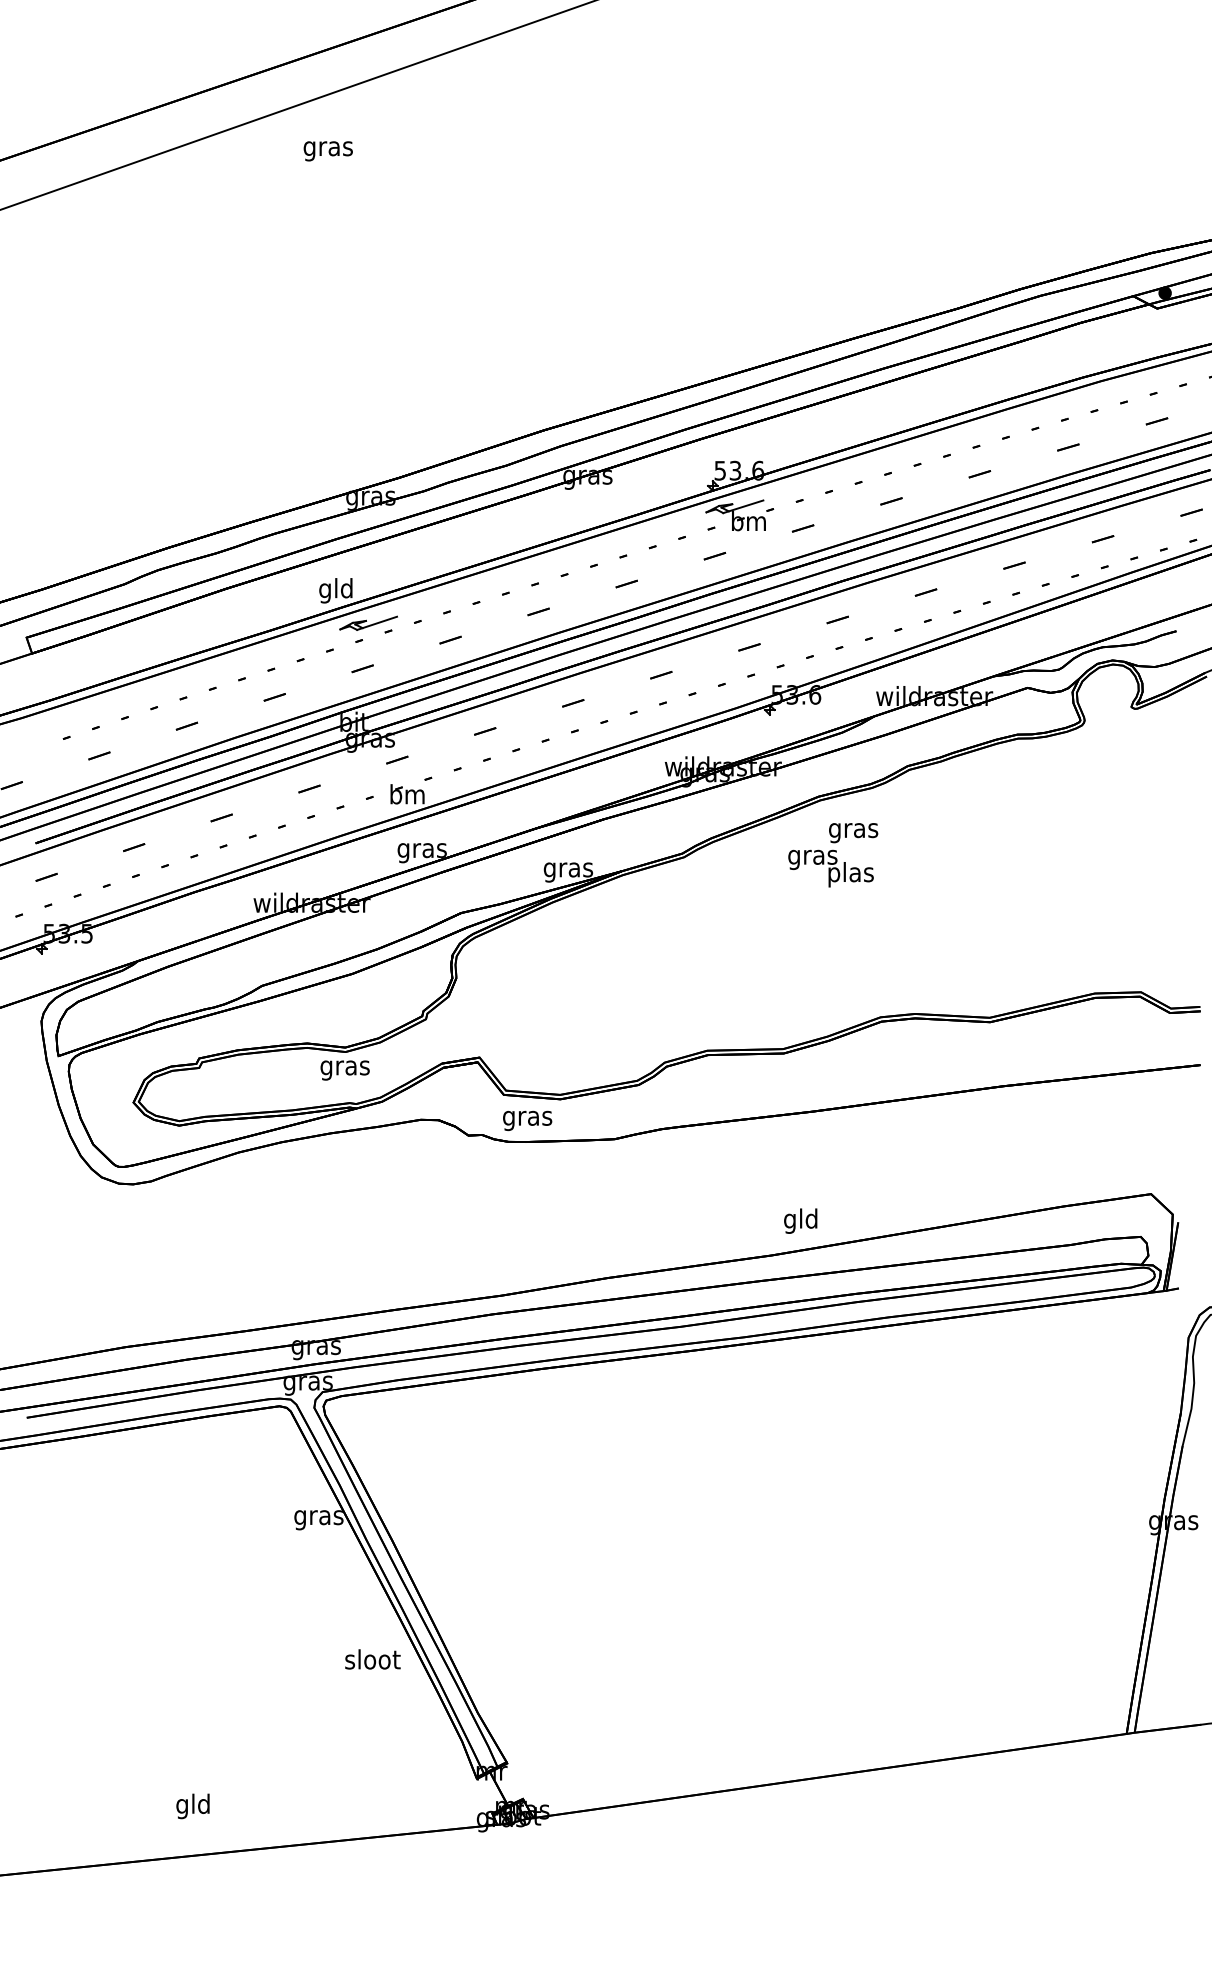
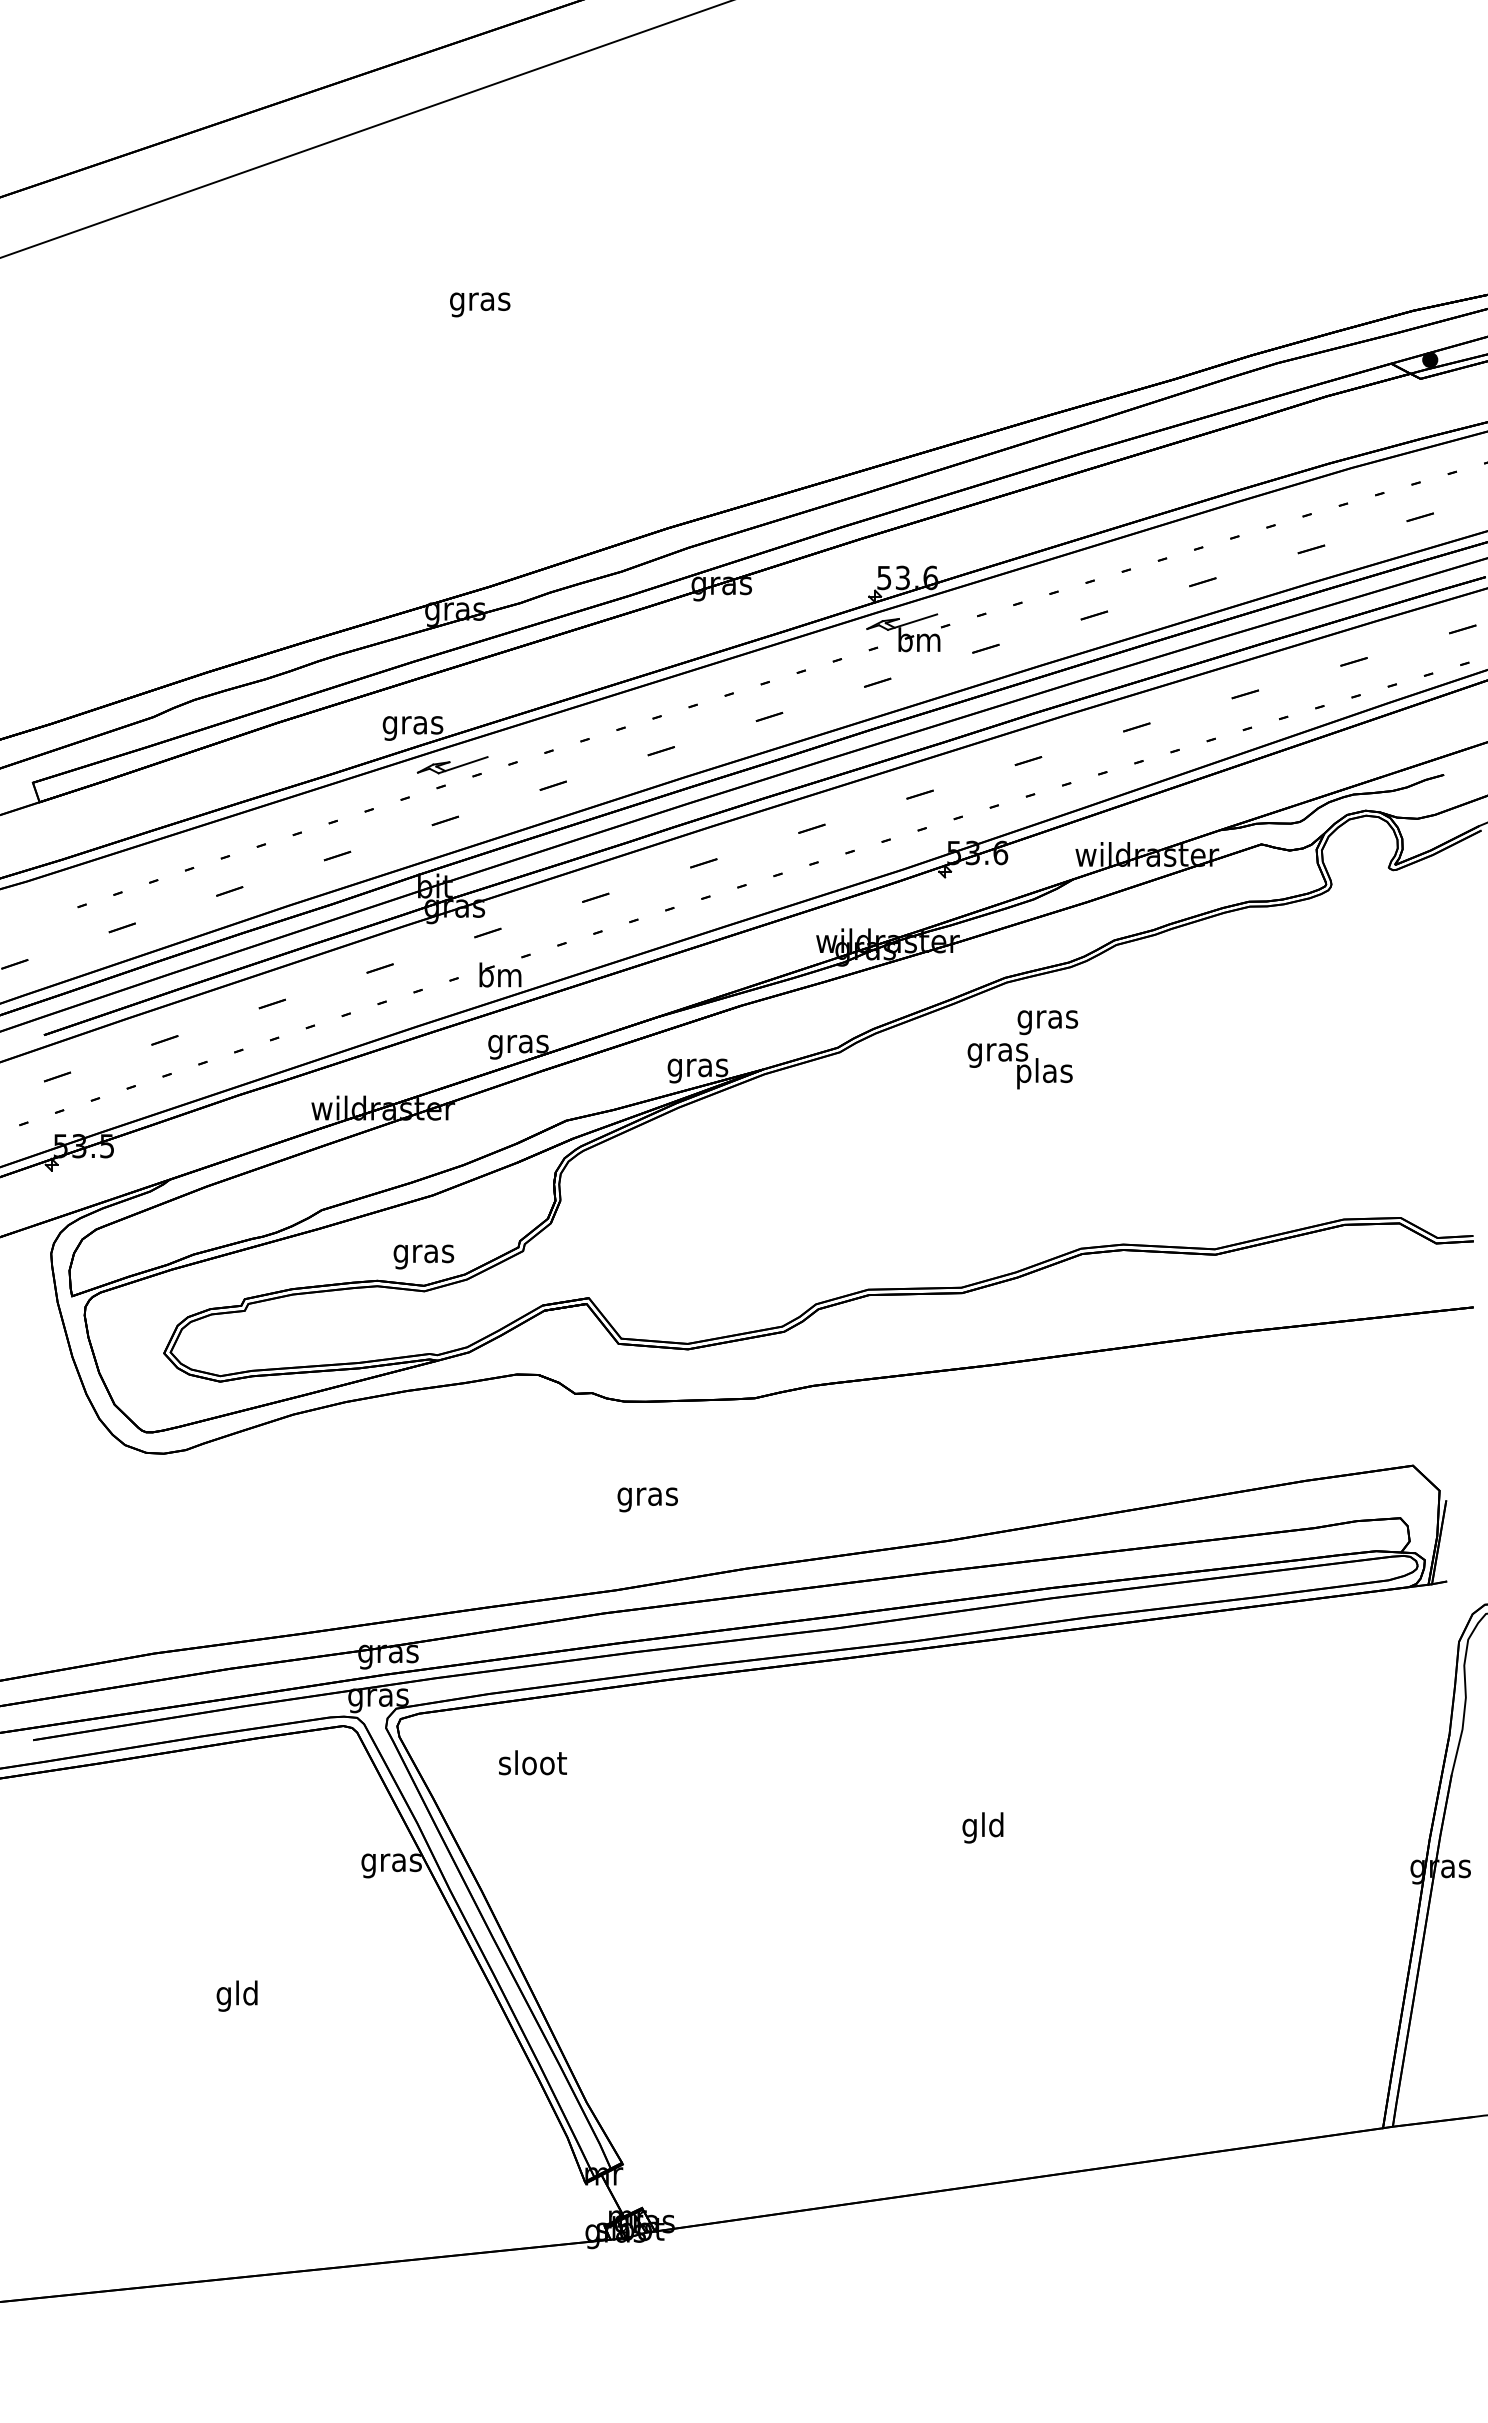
text: (328, 151) -> (480, 304), moved
text: (335, 590) -> (412, 724), gld -> gras
text: (344, 1070) -> (423, 1256), moved
text: (527, 1120) -> (647, 1499), moved
text: (800, 1220) -> (982, 1827), moved
text: (372, 1659) -> (532, 1762), moved
text: (192, 1805) -> (236, 1995), moved

